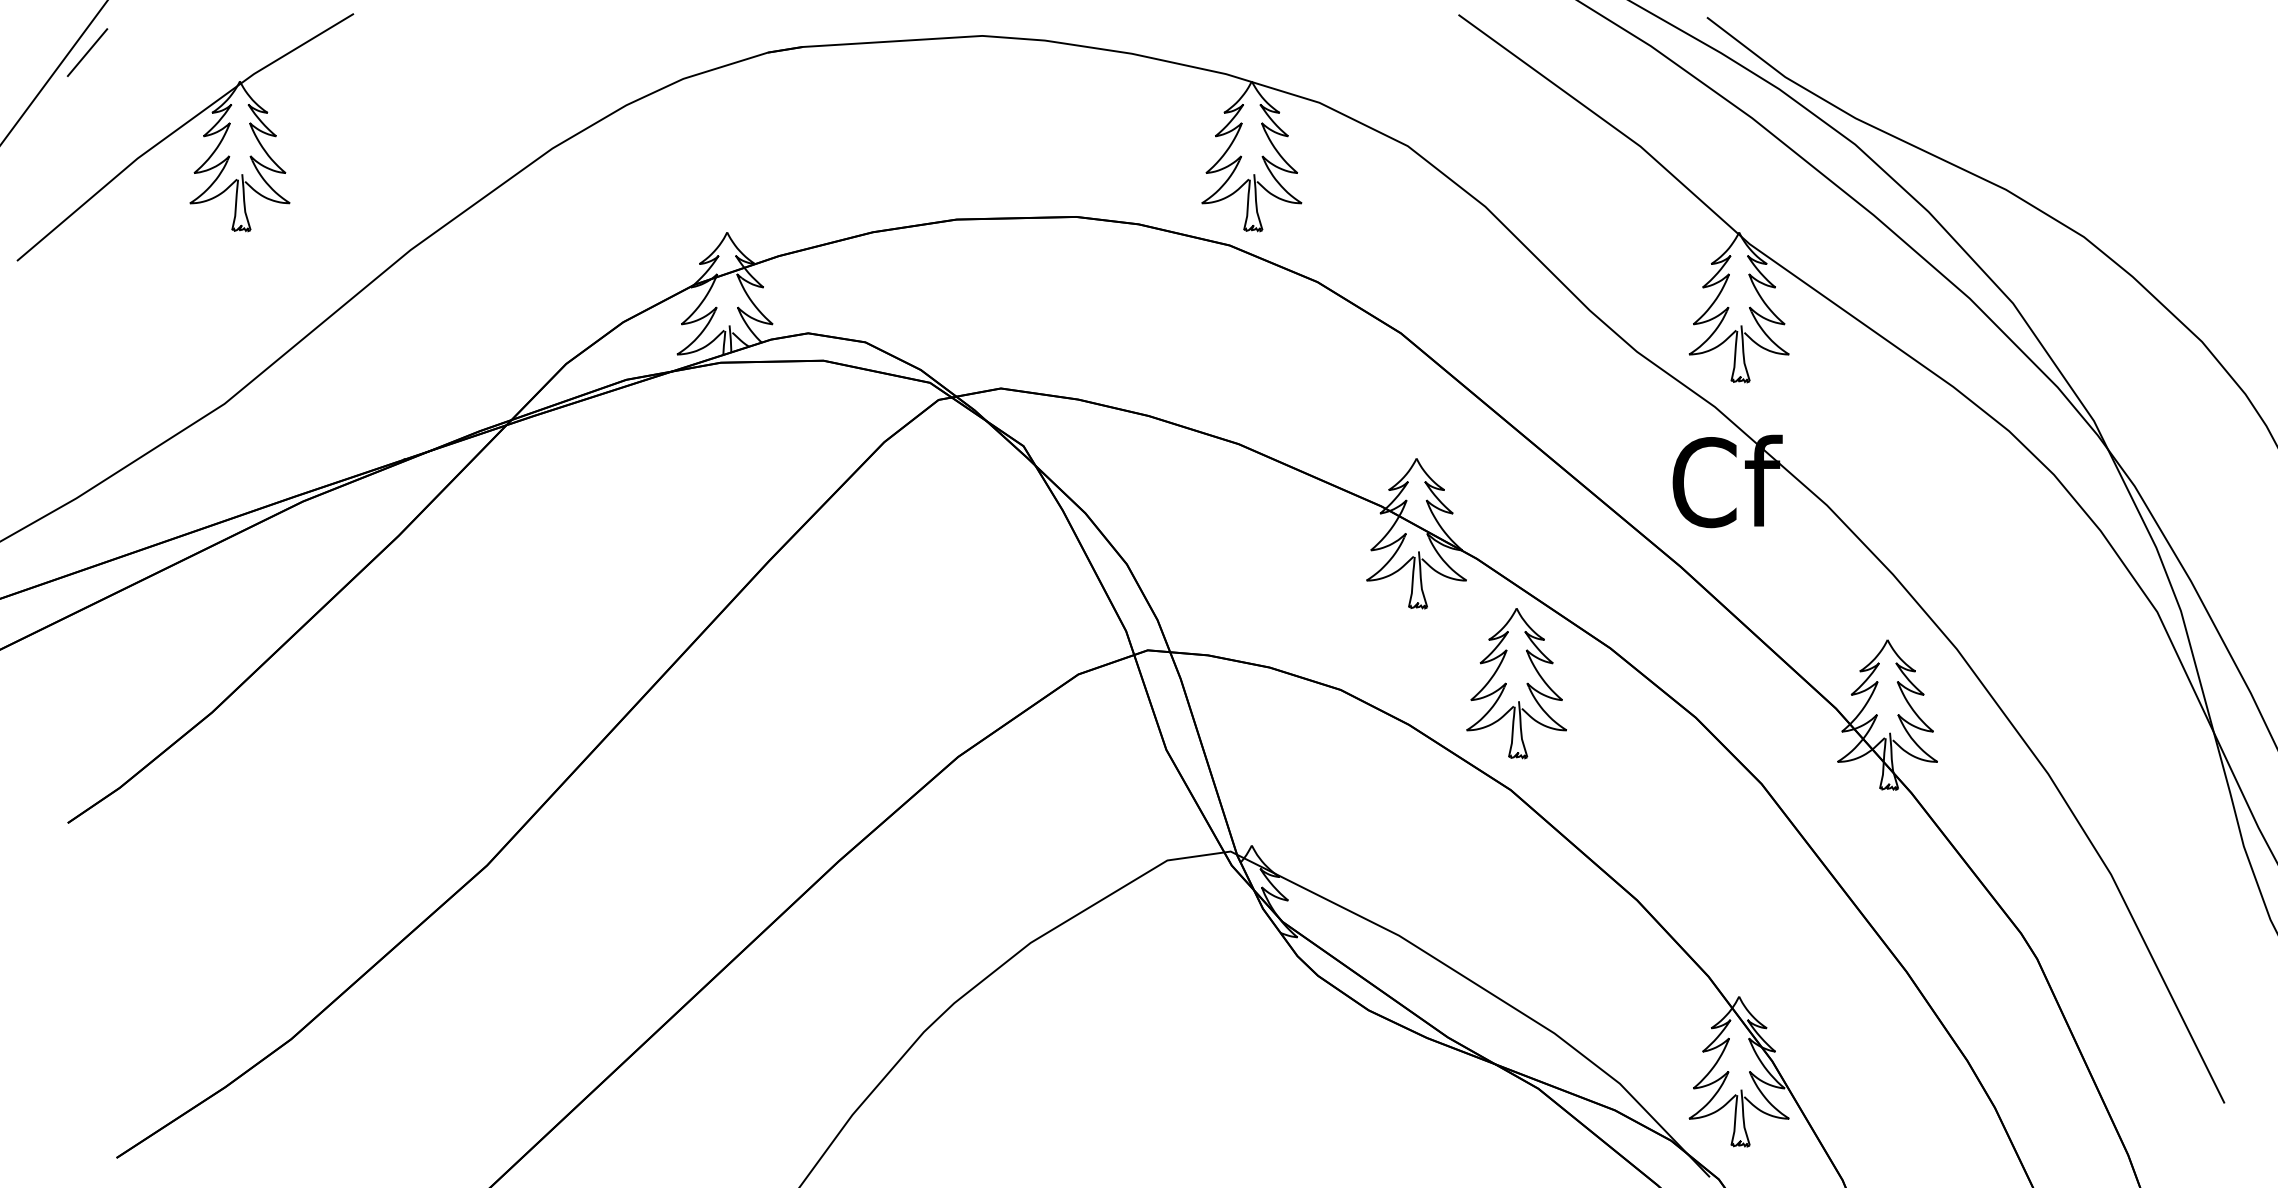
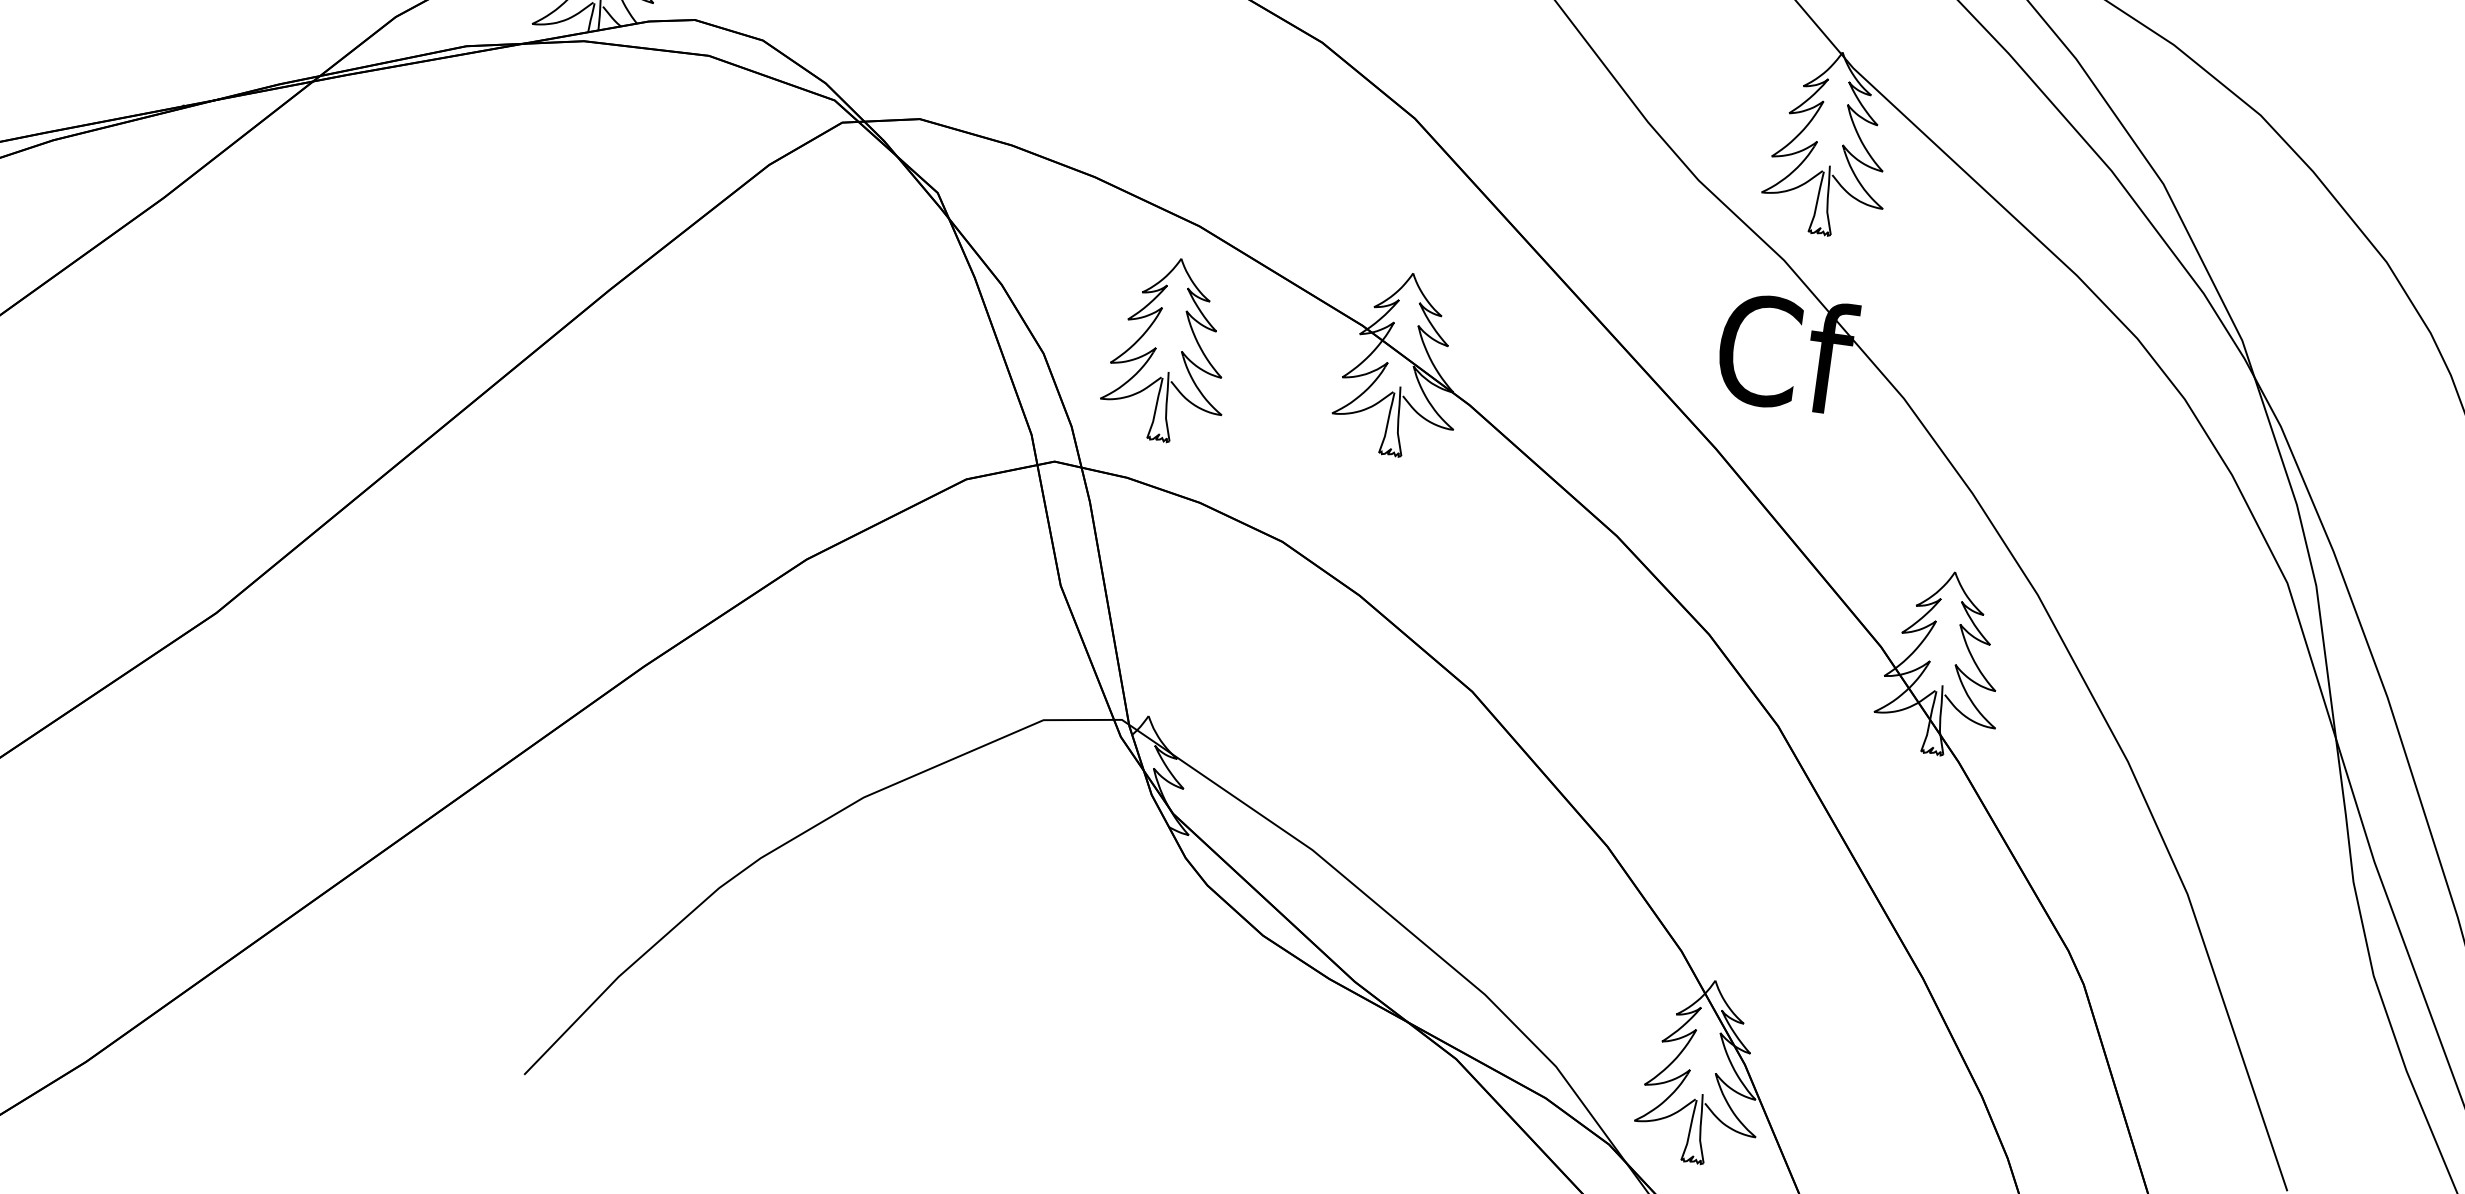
part: (1516, 683) -> (1168, 349), moved

